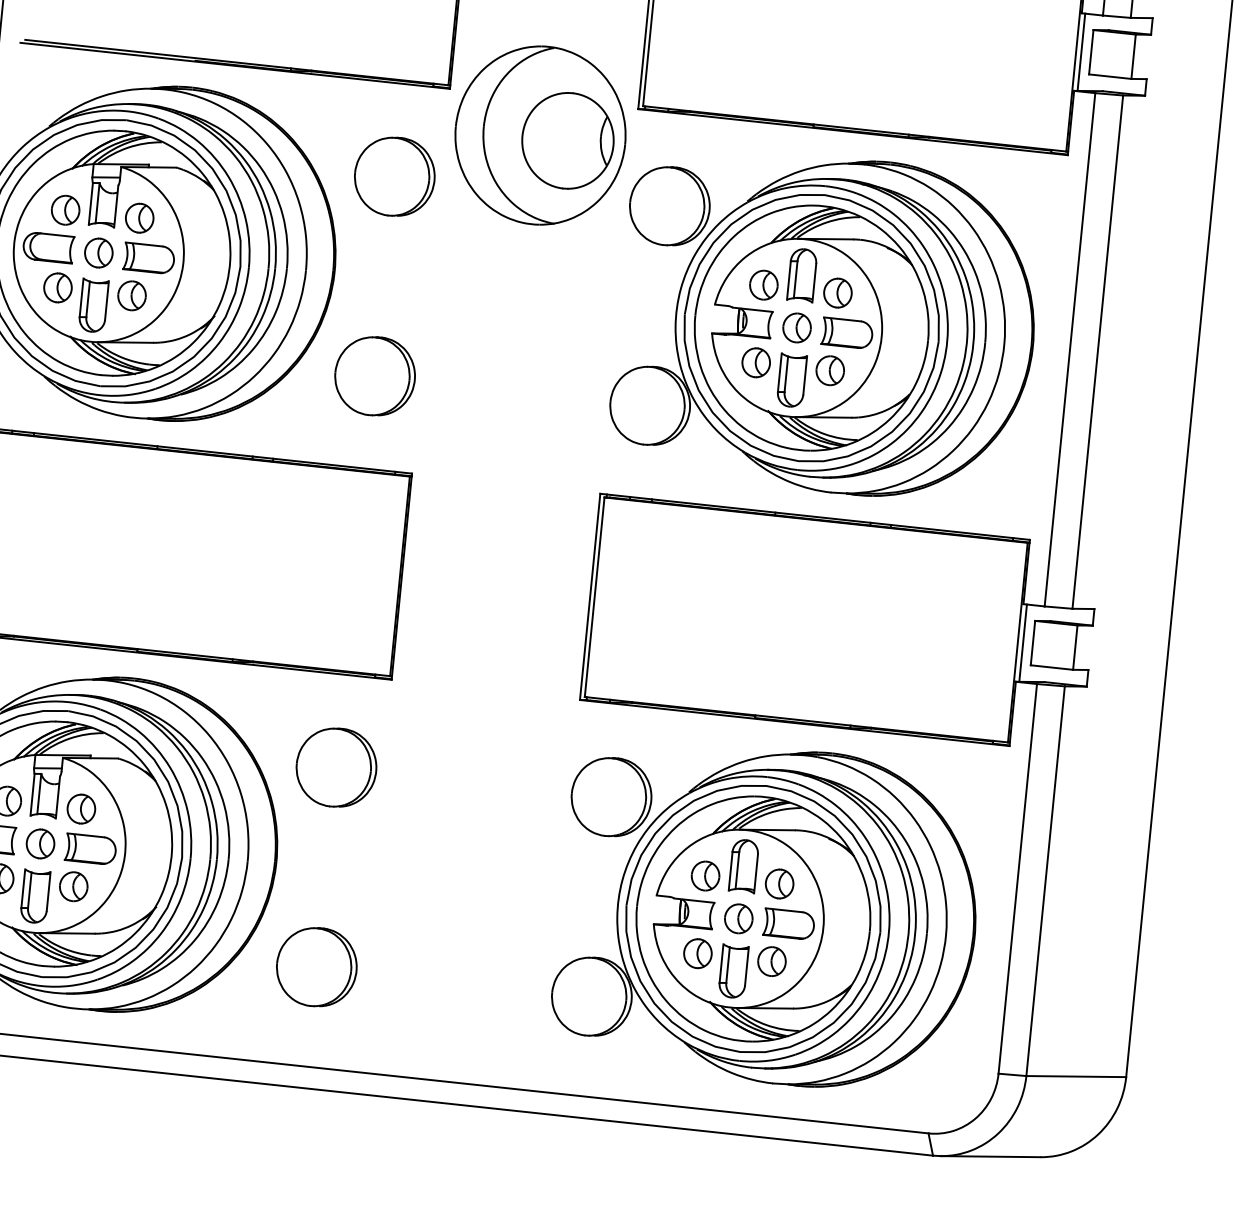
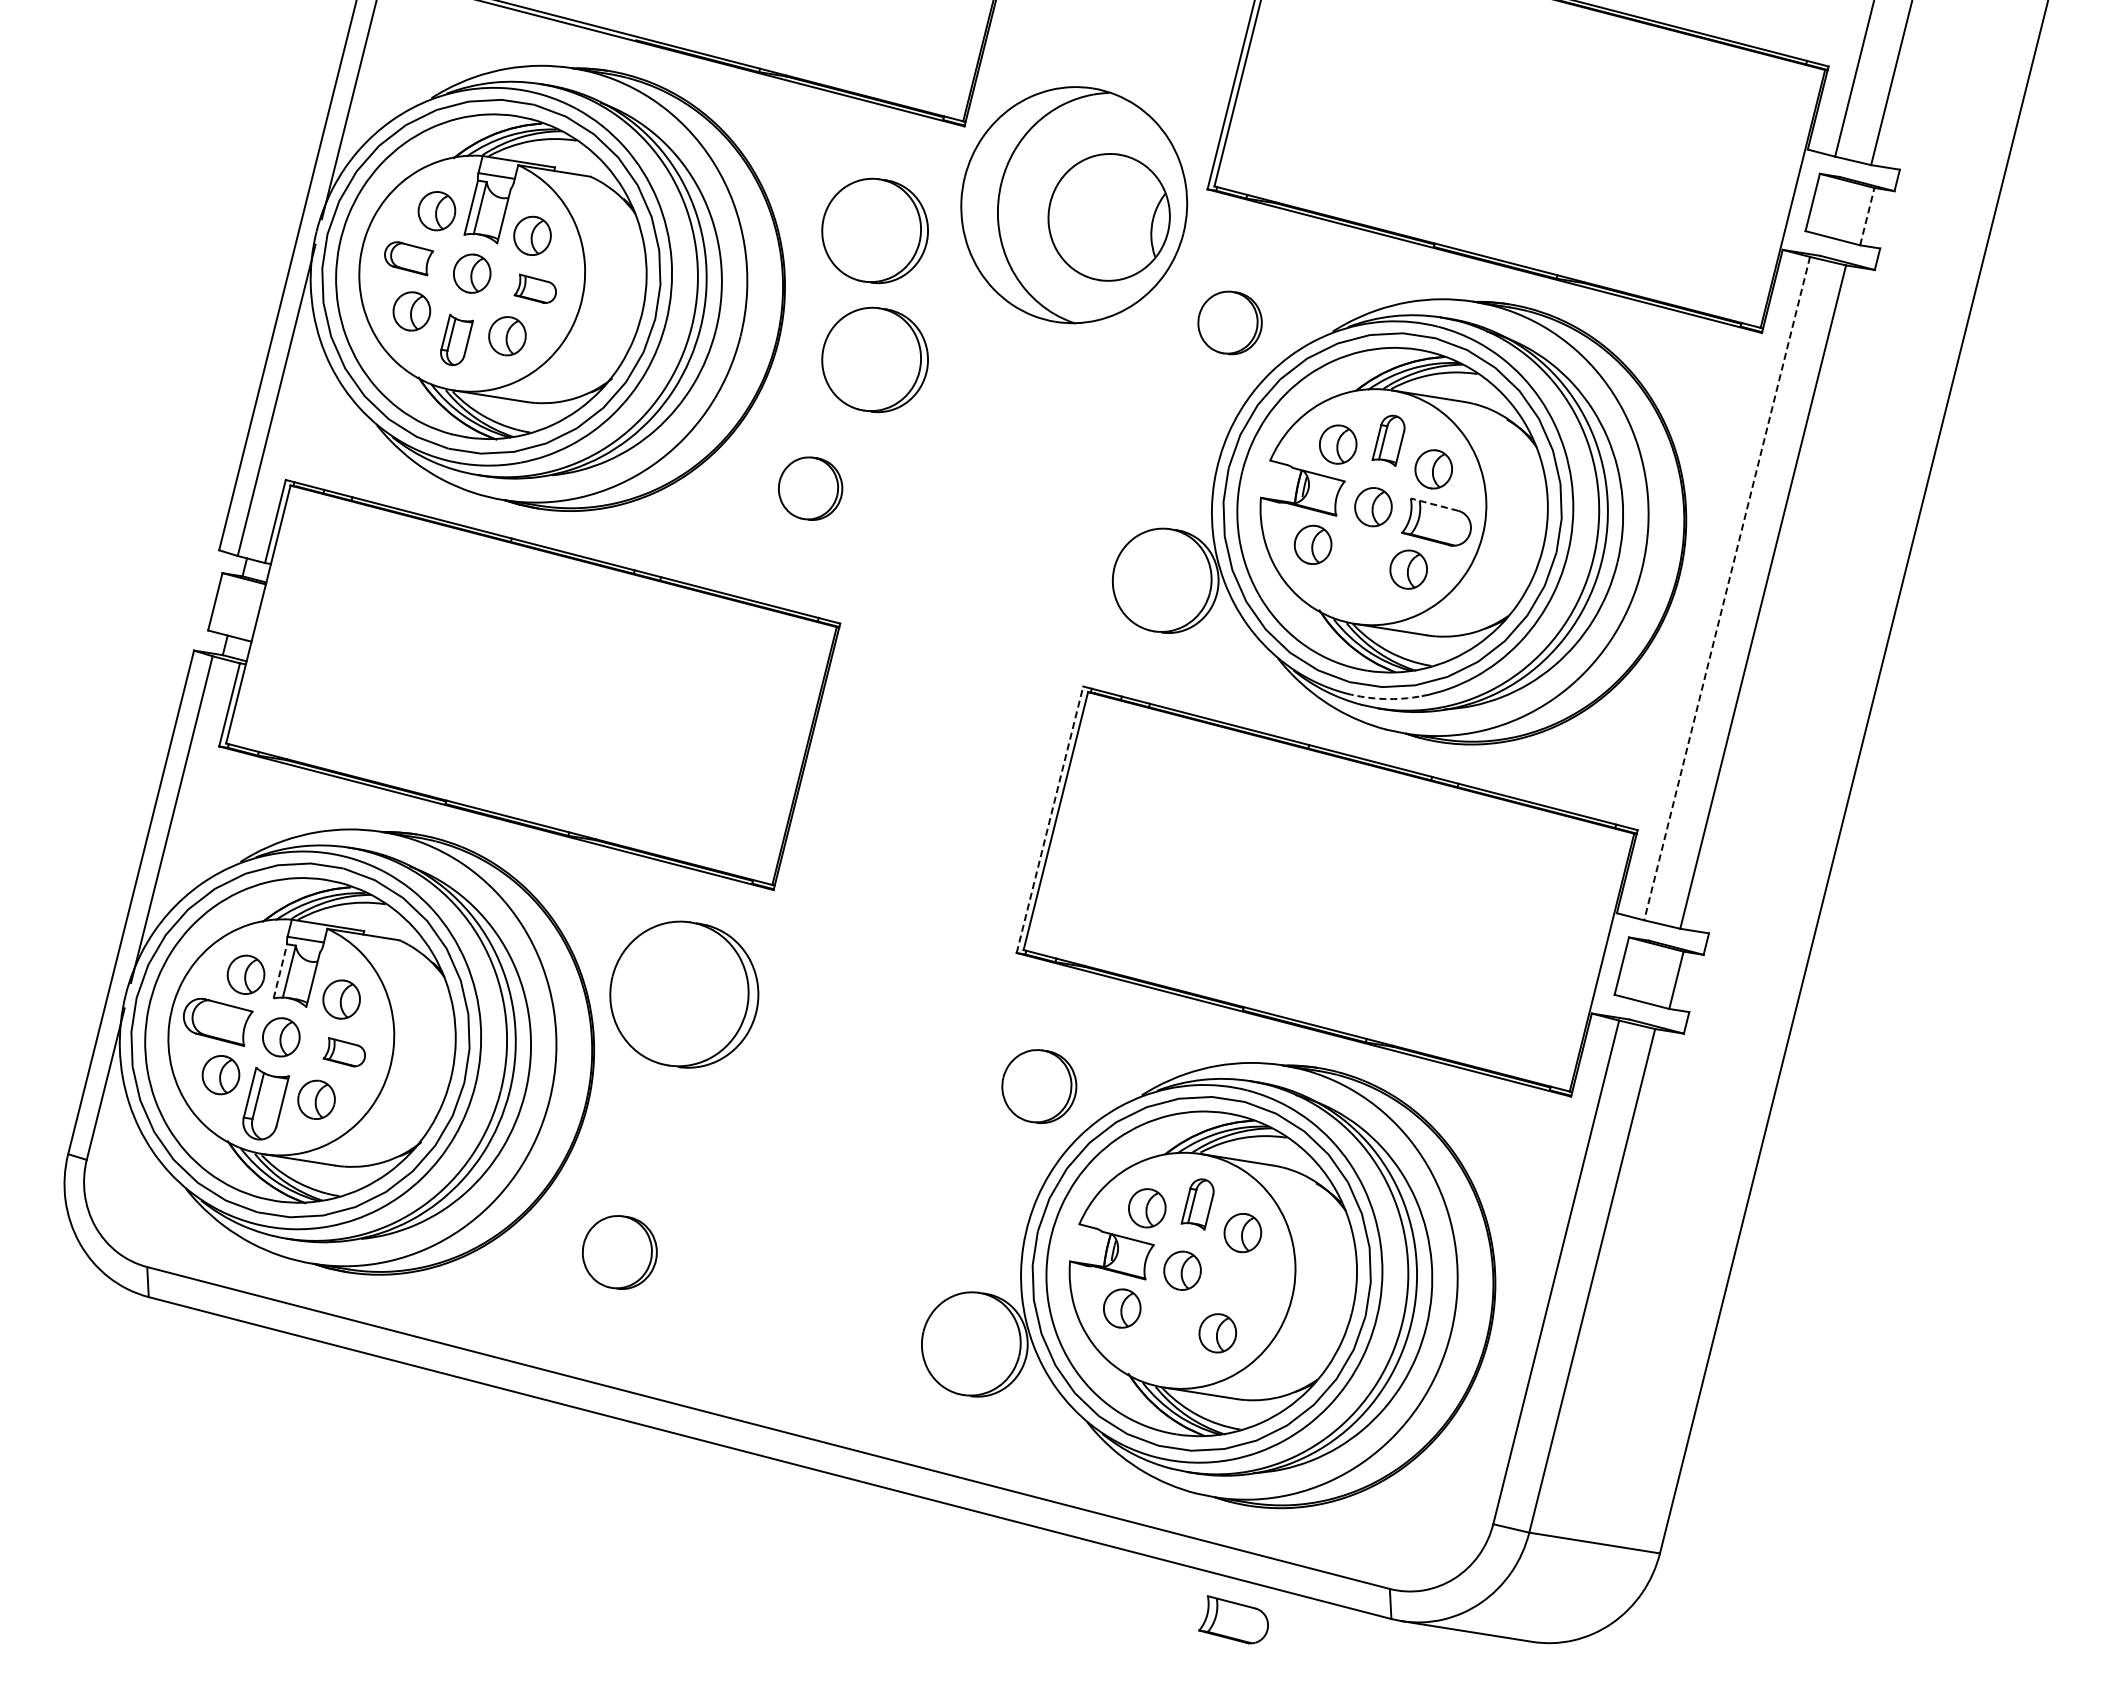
line: (1081, 52) -> (1799, 200), removed
line: (1133, 56) -> (1867, 216), solid -> dashed
part: (669, 206) -> (1229, 322), size x0.6
part: (49, 248) -> (408, 258), size x0.7
part: (147, 257) -> (535, 288), size x0.6
part: (408, 272) -> (874, 359), added
part: (800, 276) -> (1388, 440), size x0.7
part: (94, 303) -> (456, 339), size x0.7
line: (842, 319) -> (1434, 504), solid -> dashed
line: (1070, 349) -> (1727, 588), solid -> dashed
part: (374, 376) -> (810, 488), size x0.6
part: (793, 379) -> (1358, 573), removed
arc: (826, 470) -> (1384, 699), solid -> dashed
line: (590, 596) -> (1050, 819), solid -> dashed
line: (1022, 643) -> (1608, 964), removed
part: (335, 767) -> (683, 994), size x1.4
line: (32, 794) -> (280, 971), solid -> dashed
part: (611, 797) -> (1039, 1086), size x0.7
part: (89, 847) -> (344, 1051), size x0.6
part: (742, 867) -> (1197, 1204), size x0.7
part: (787, 922) -> (1233, 1619), moved
part: (316, 967) -> (619, 1252), size x0.7
part: (734, 969) -> (1167, 1336), removed

